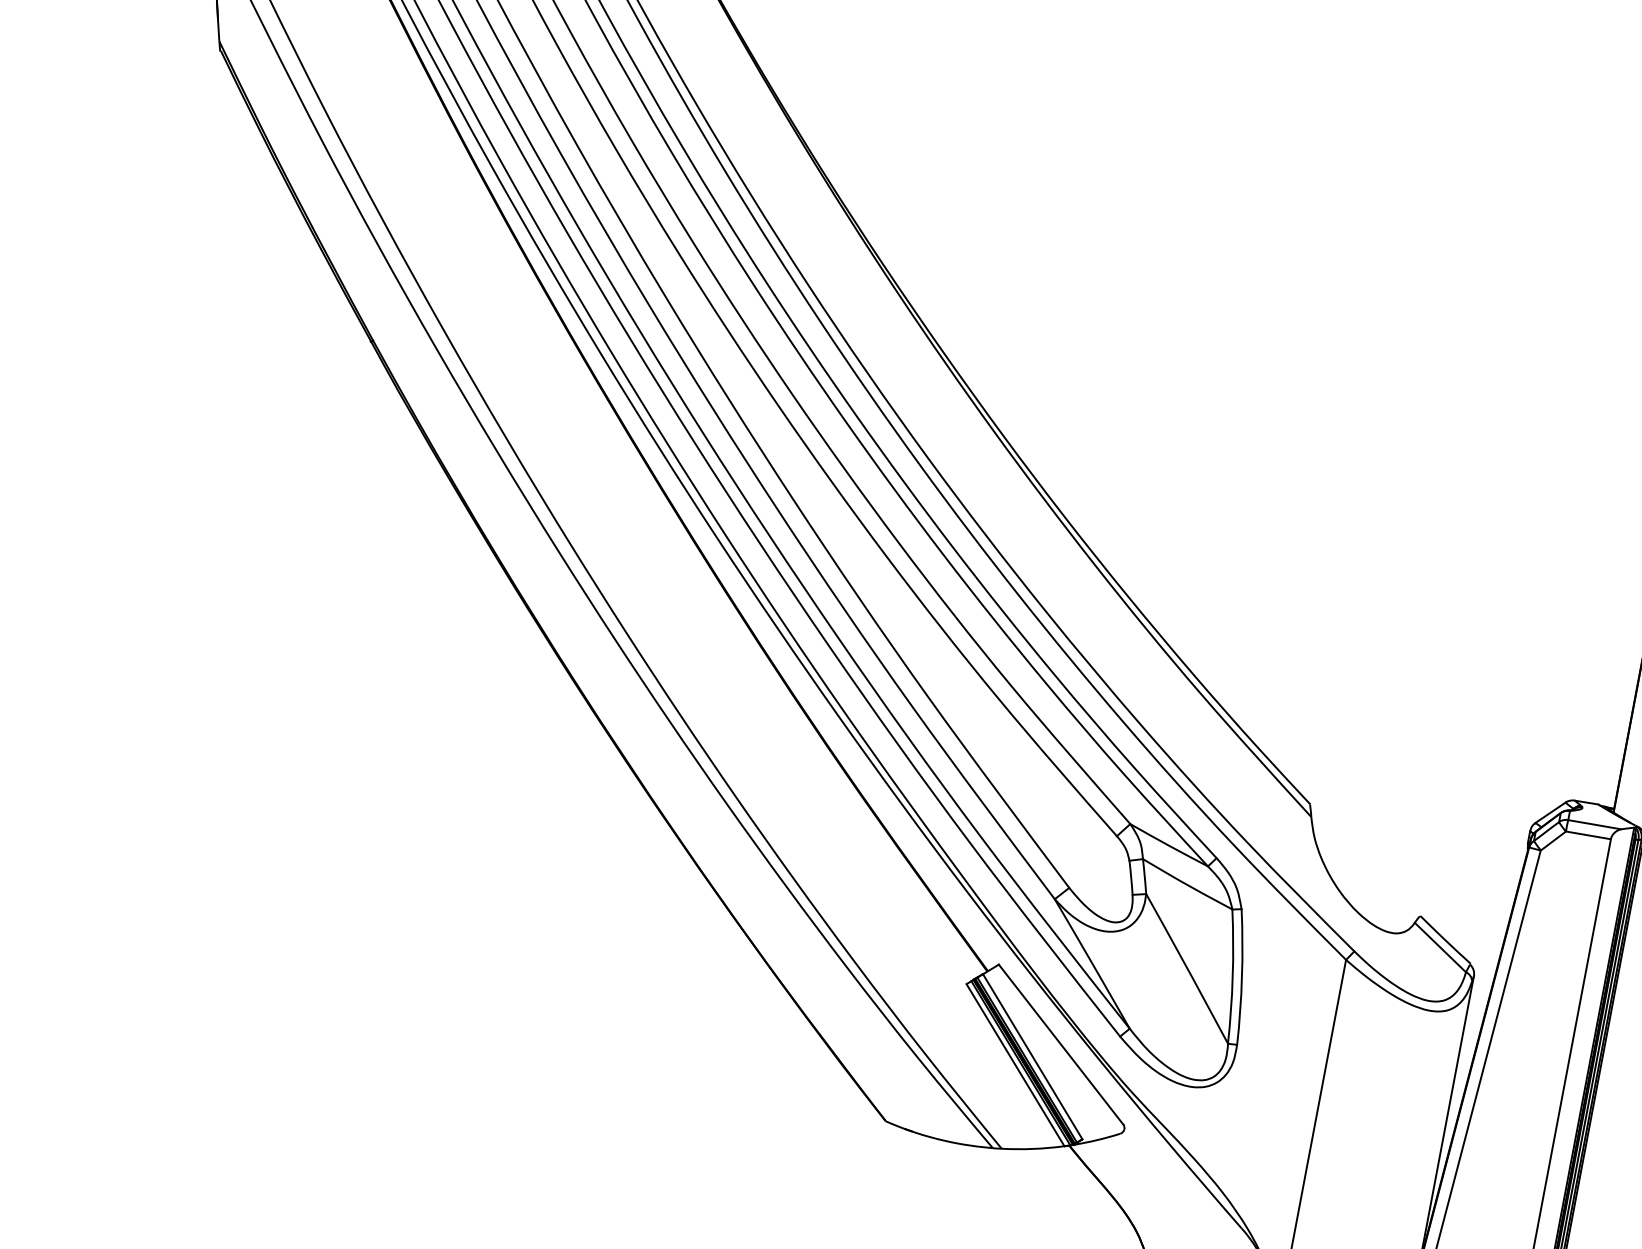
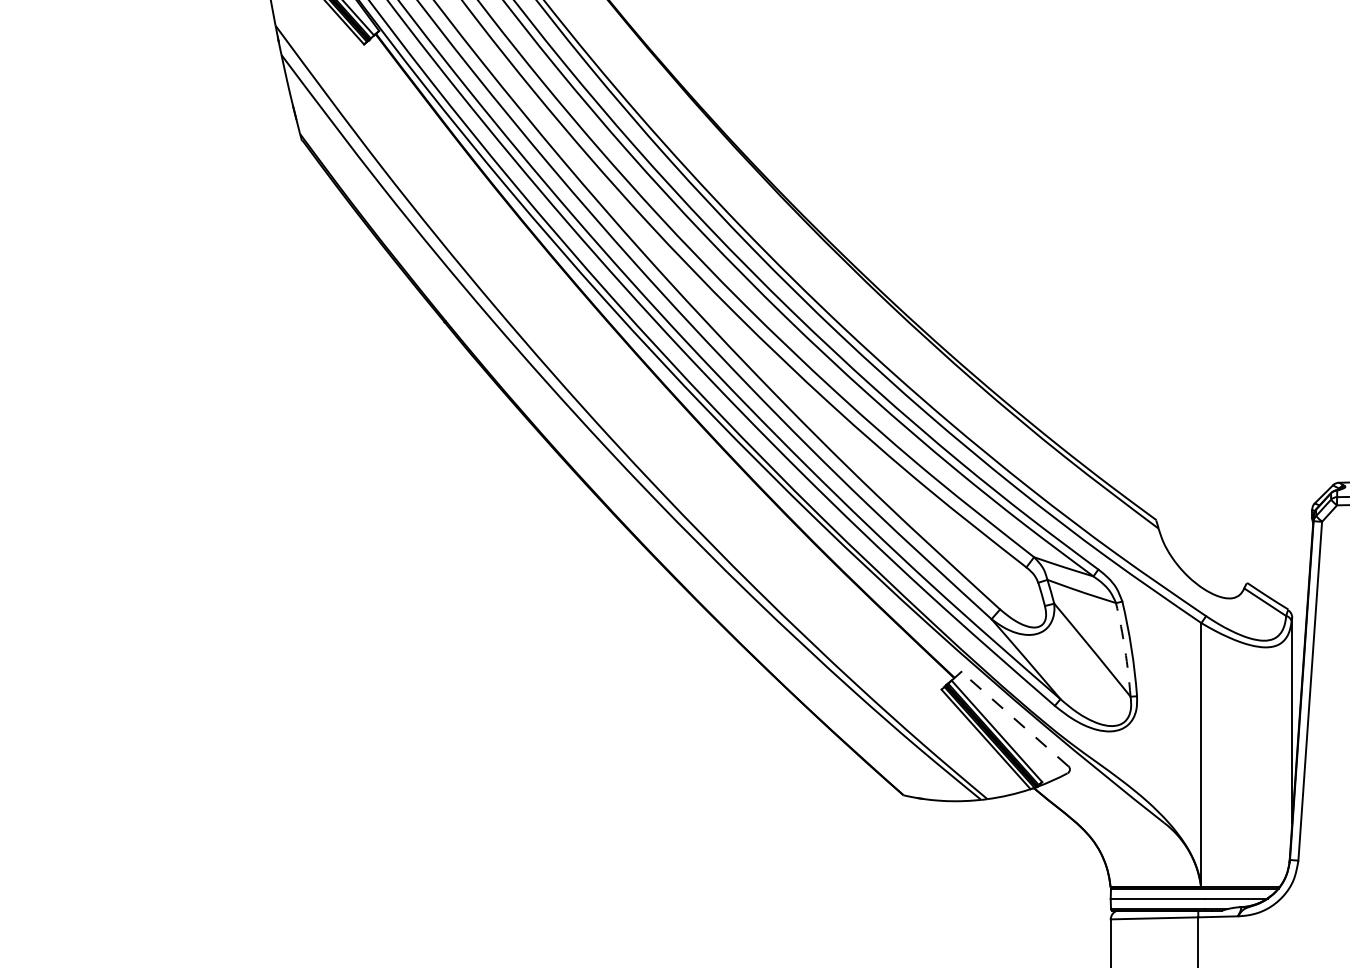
arc: (1233, 976) -> (1125, 649), solid -> dashed
line: (1060, 1043) -> (1014, 718), solid -> dashed

